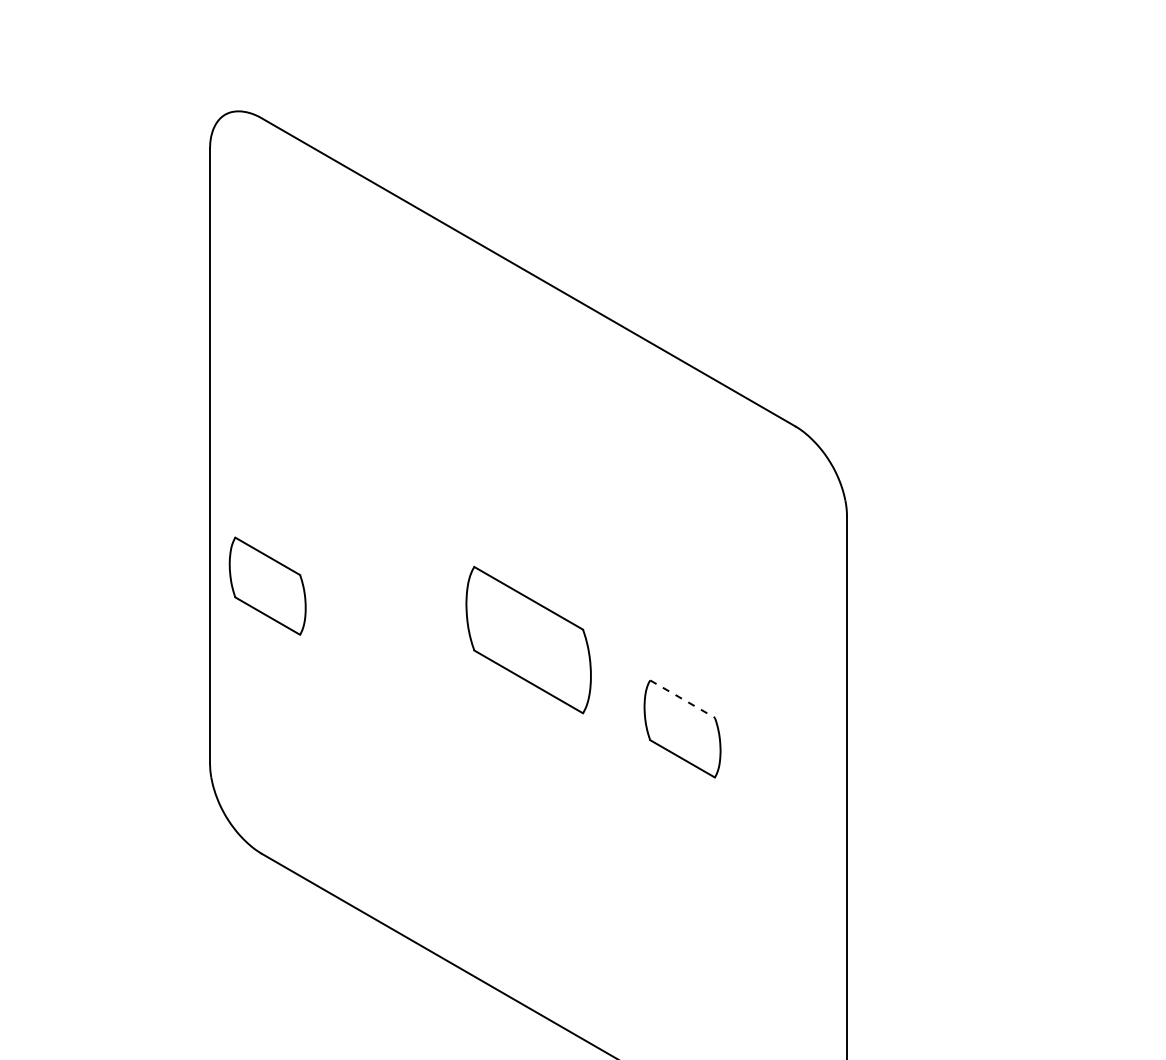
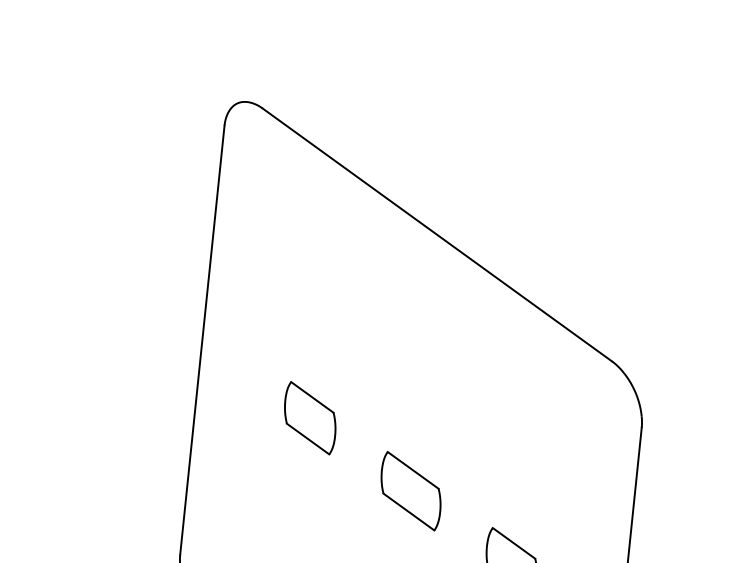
part: (267, 585) -> (310, 417), moved
part: (528, 639) -> (411, 490), size x0.71
line: (682, 699) -> (513, 543), dashed -> solid

